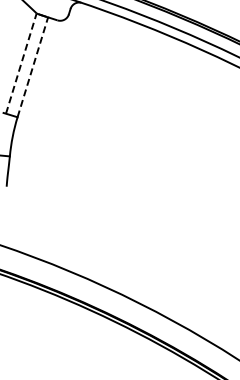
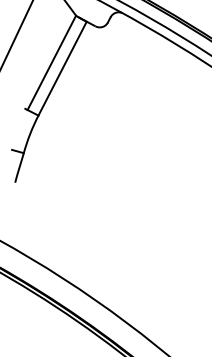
line: (21, 63) -> (52, 62), dashed -> solid
line: (33, 66) -> (63, 67), dashed -> solid

